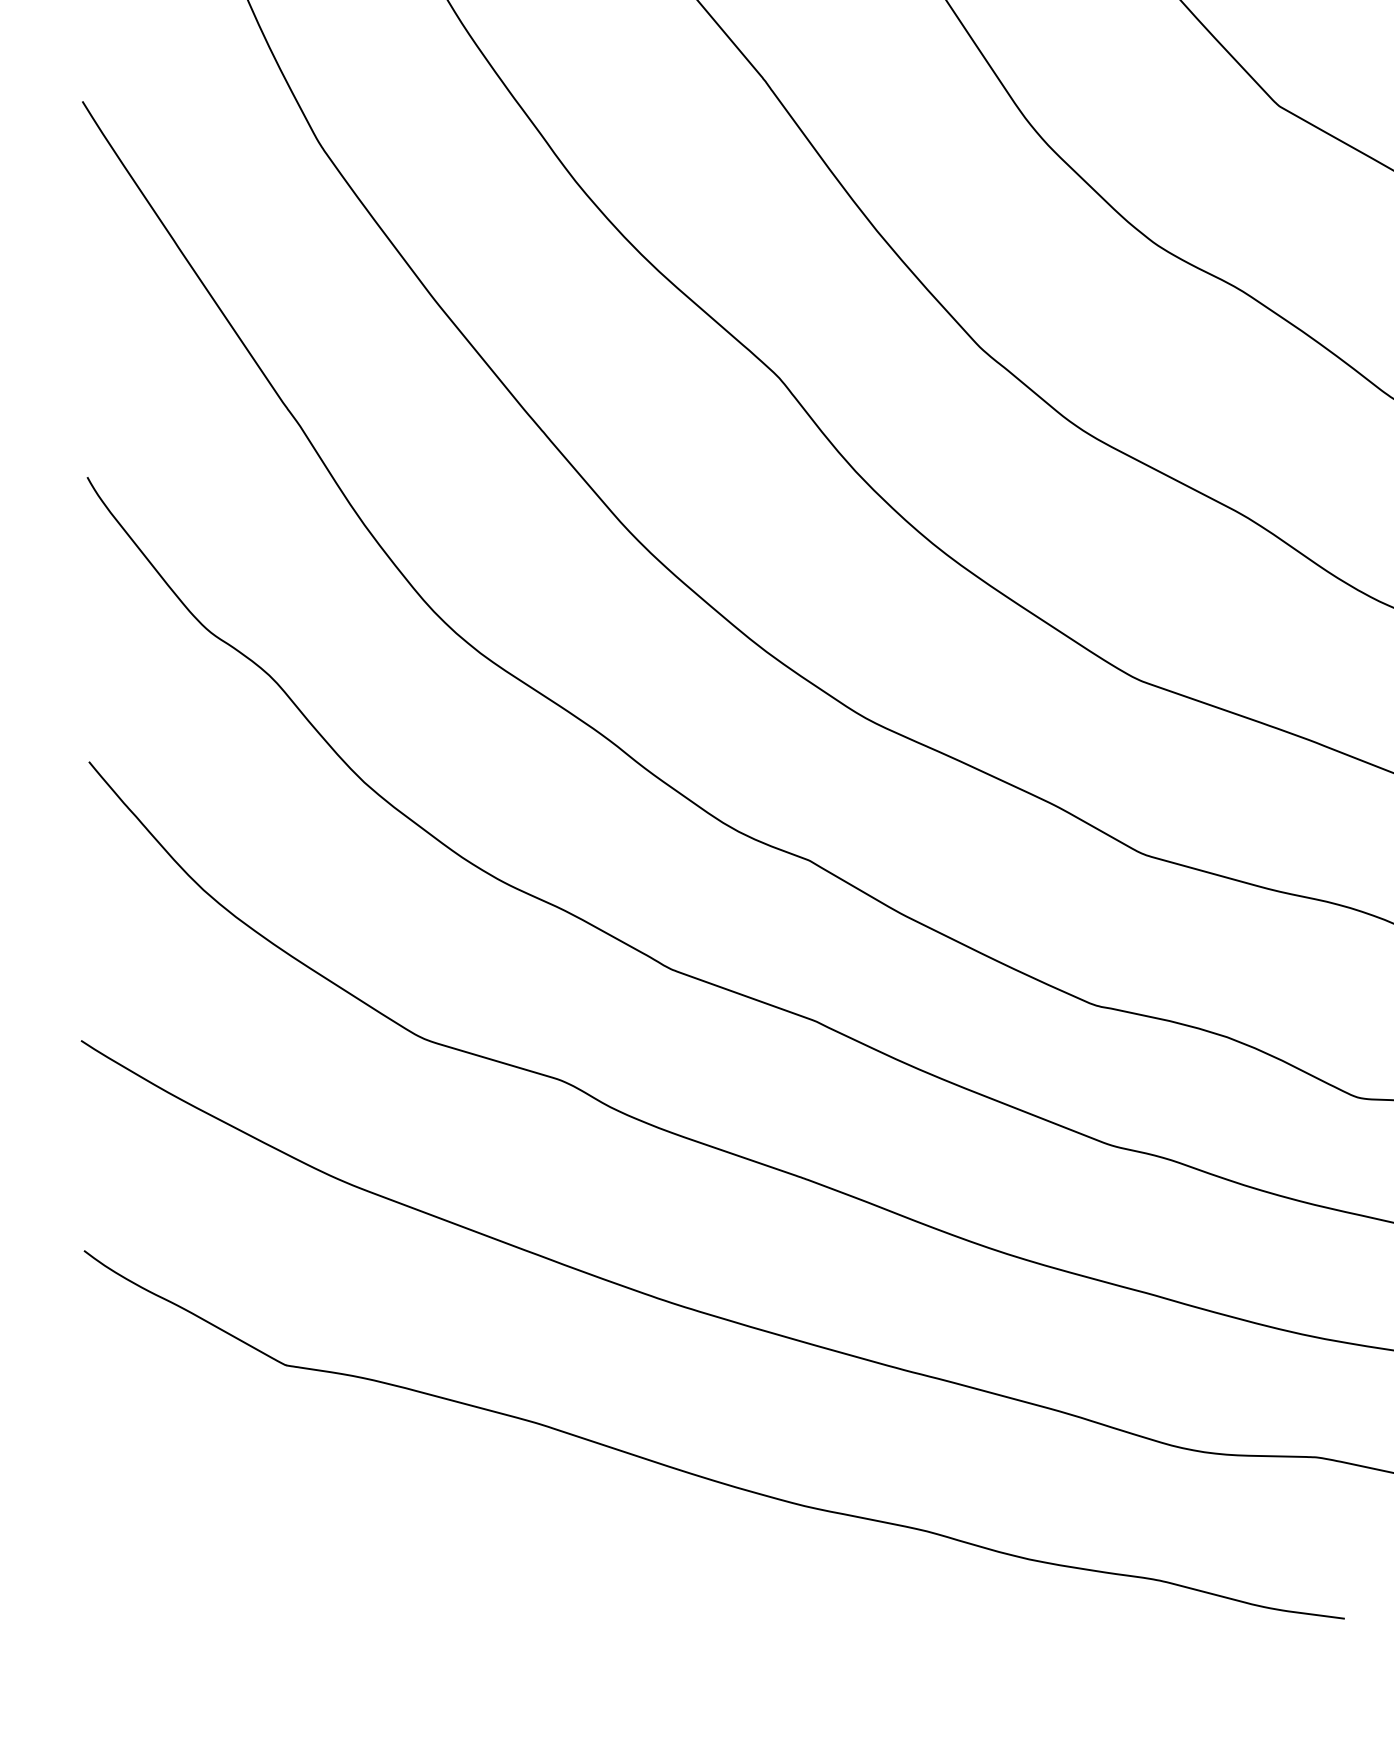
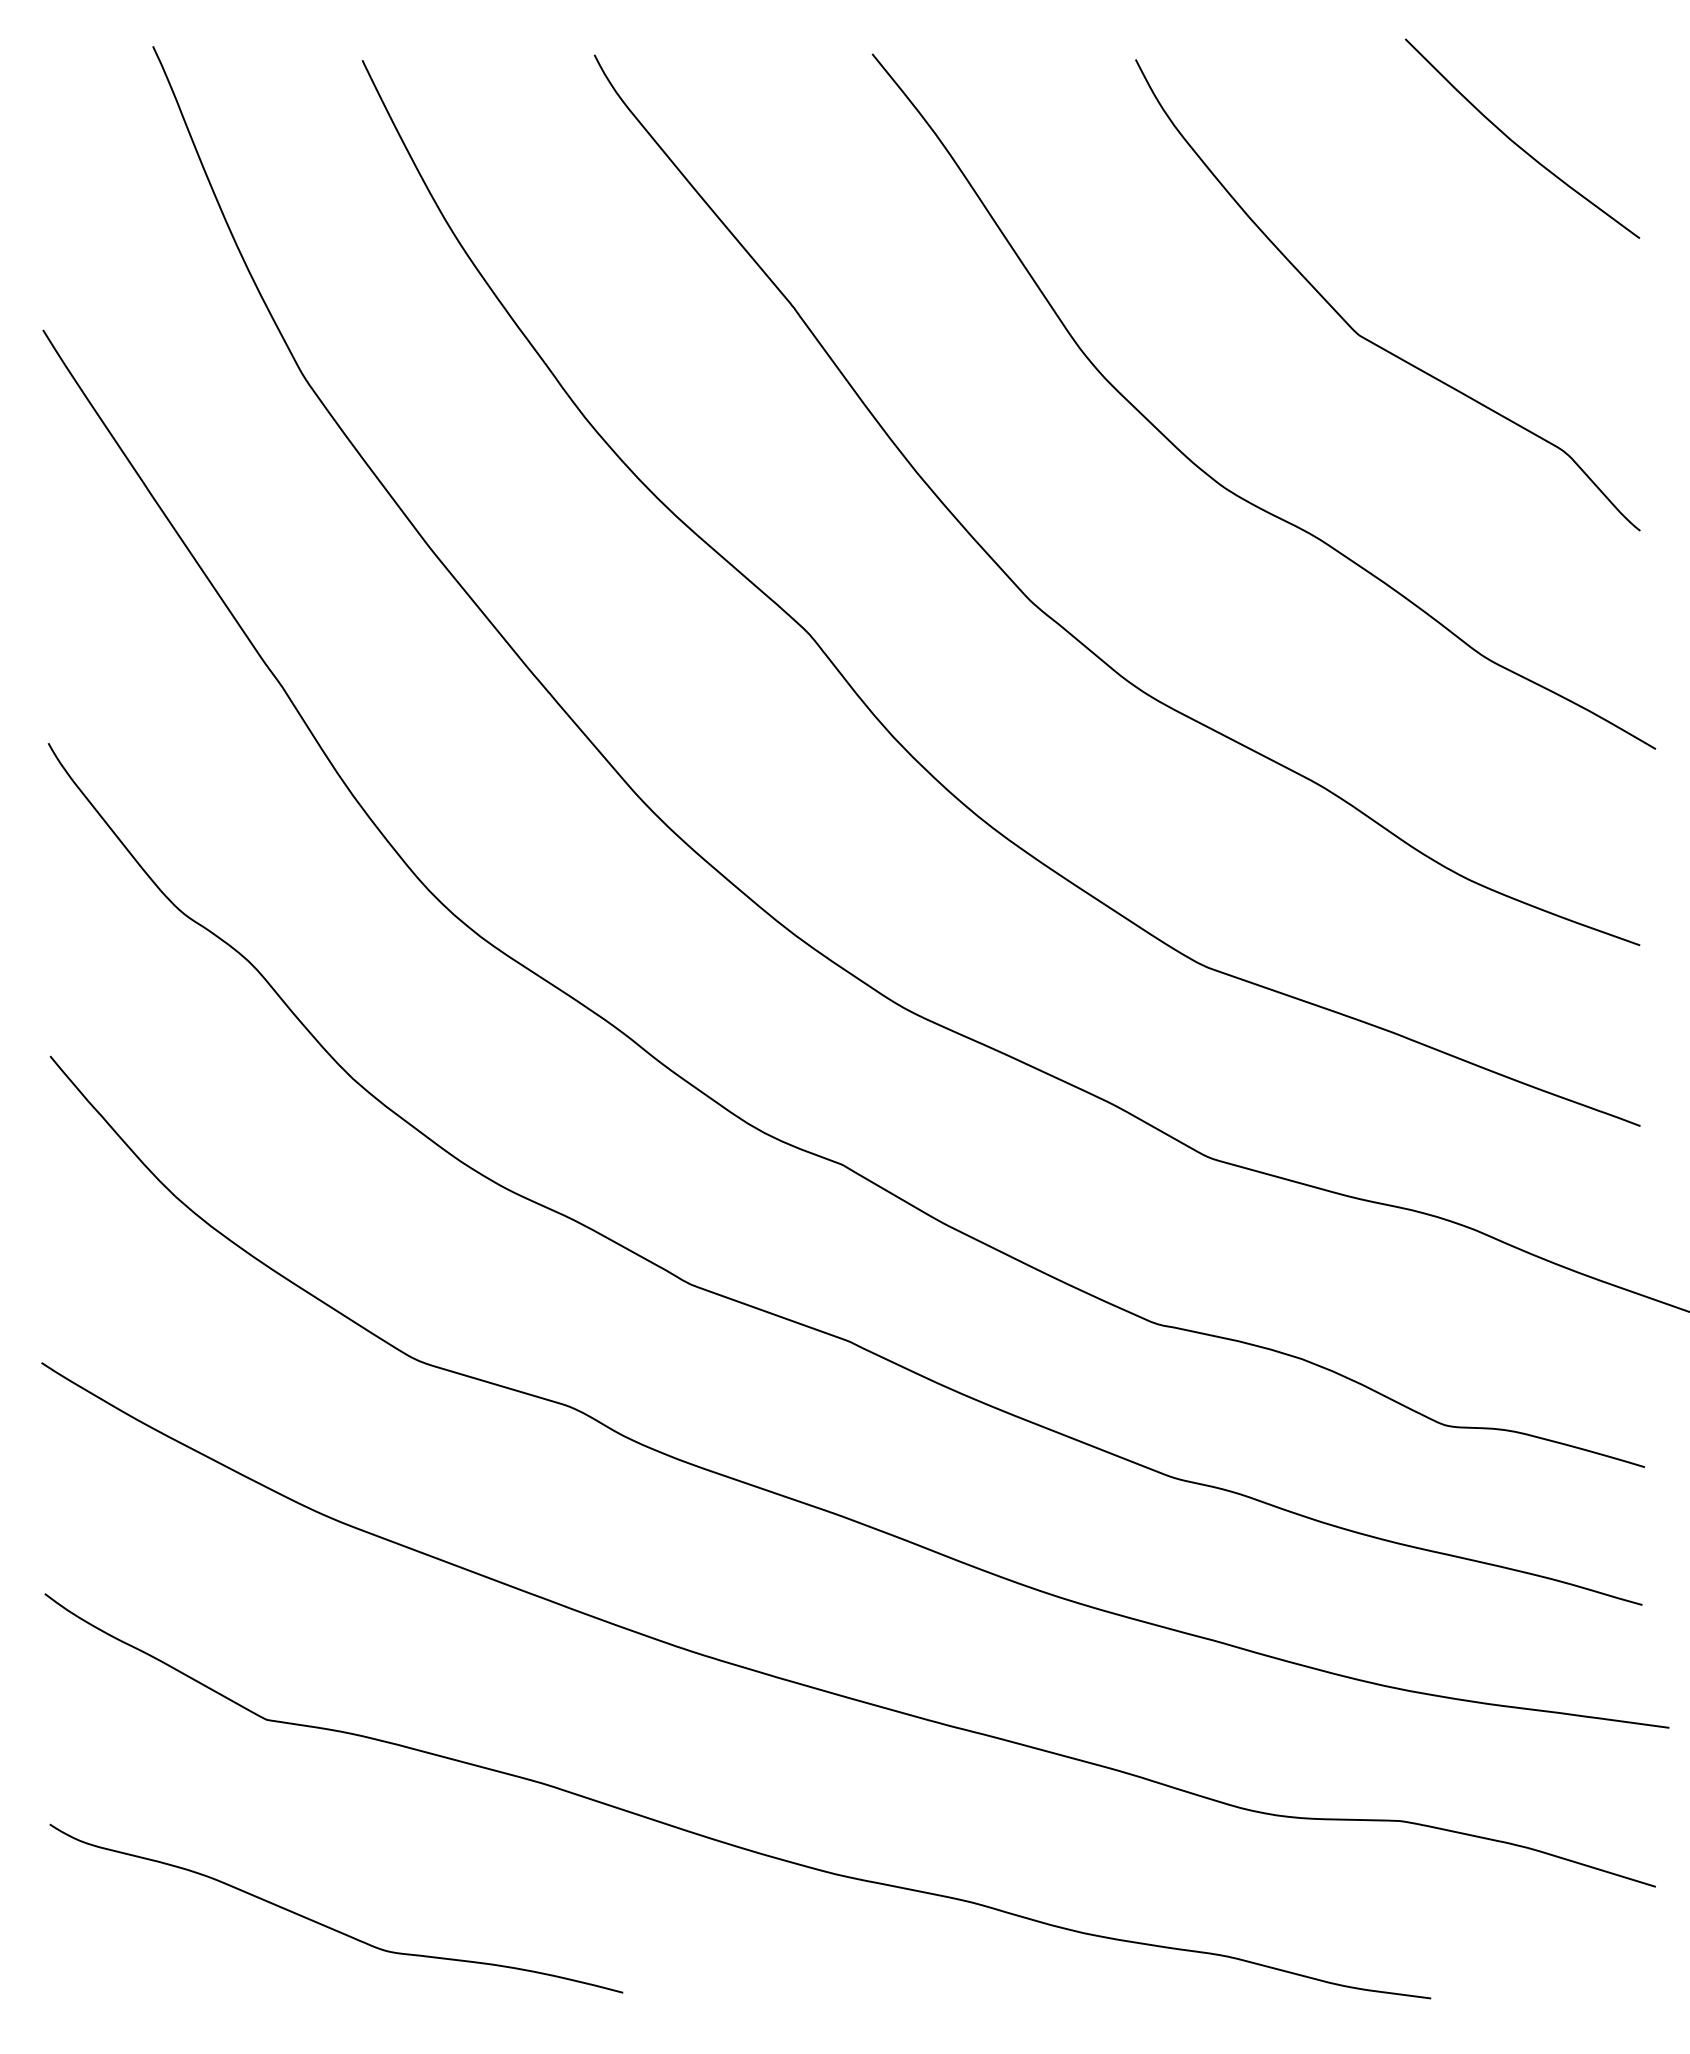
curve: (342, 1553) -> (329, 1926), added

